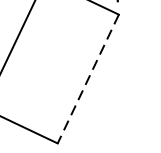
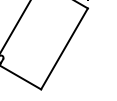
line: (88, 78) -> (64, 48), dashed -> solid

